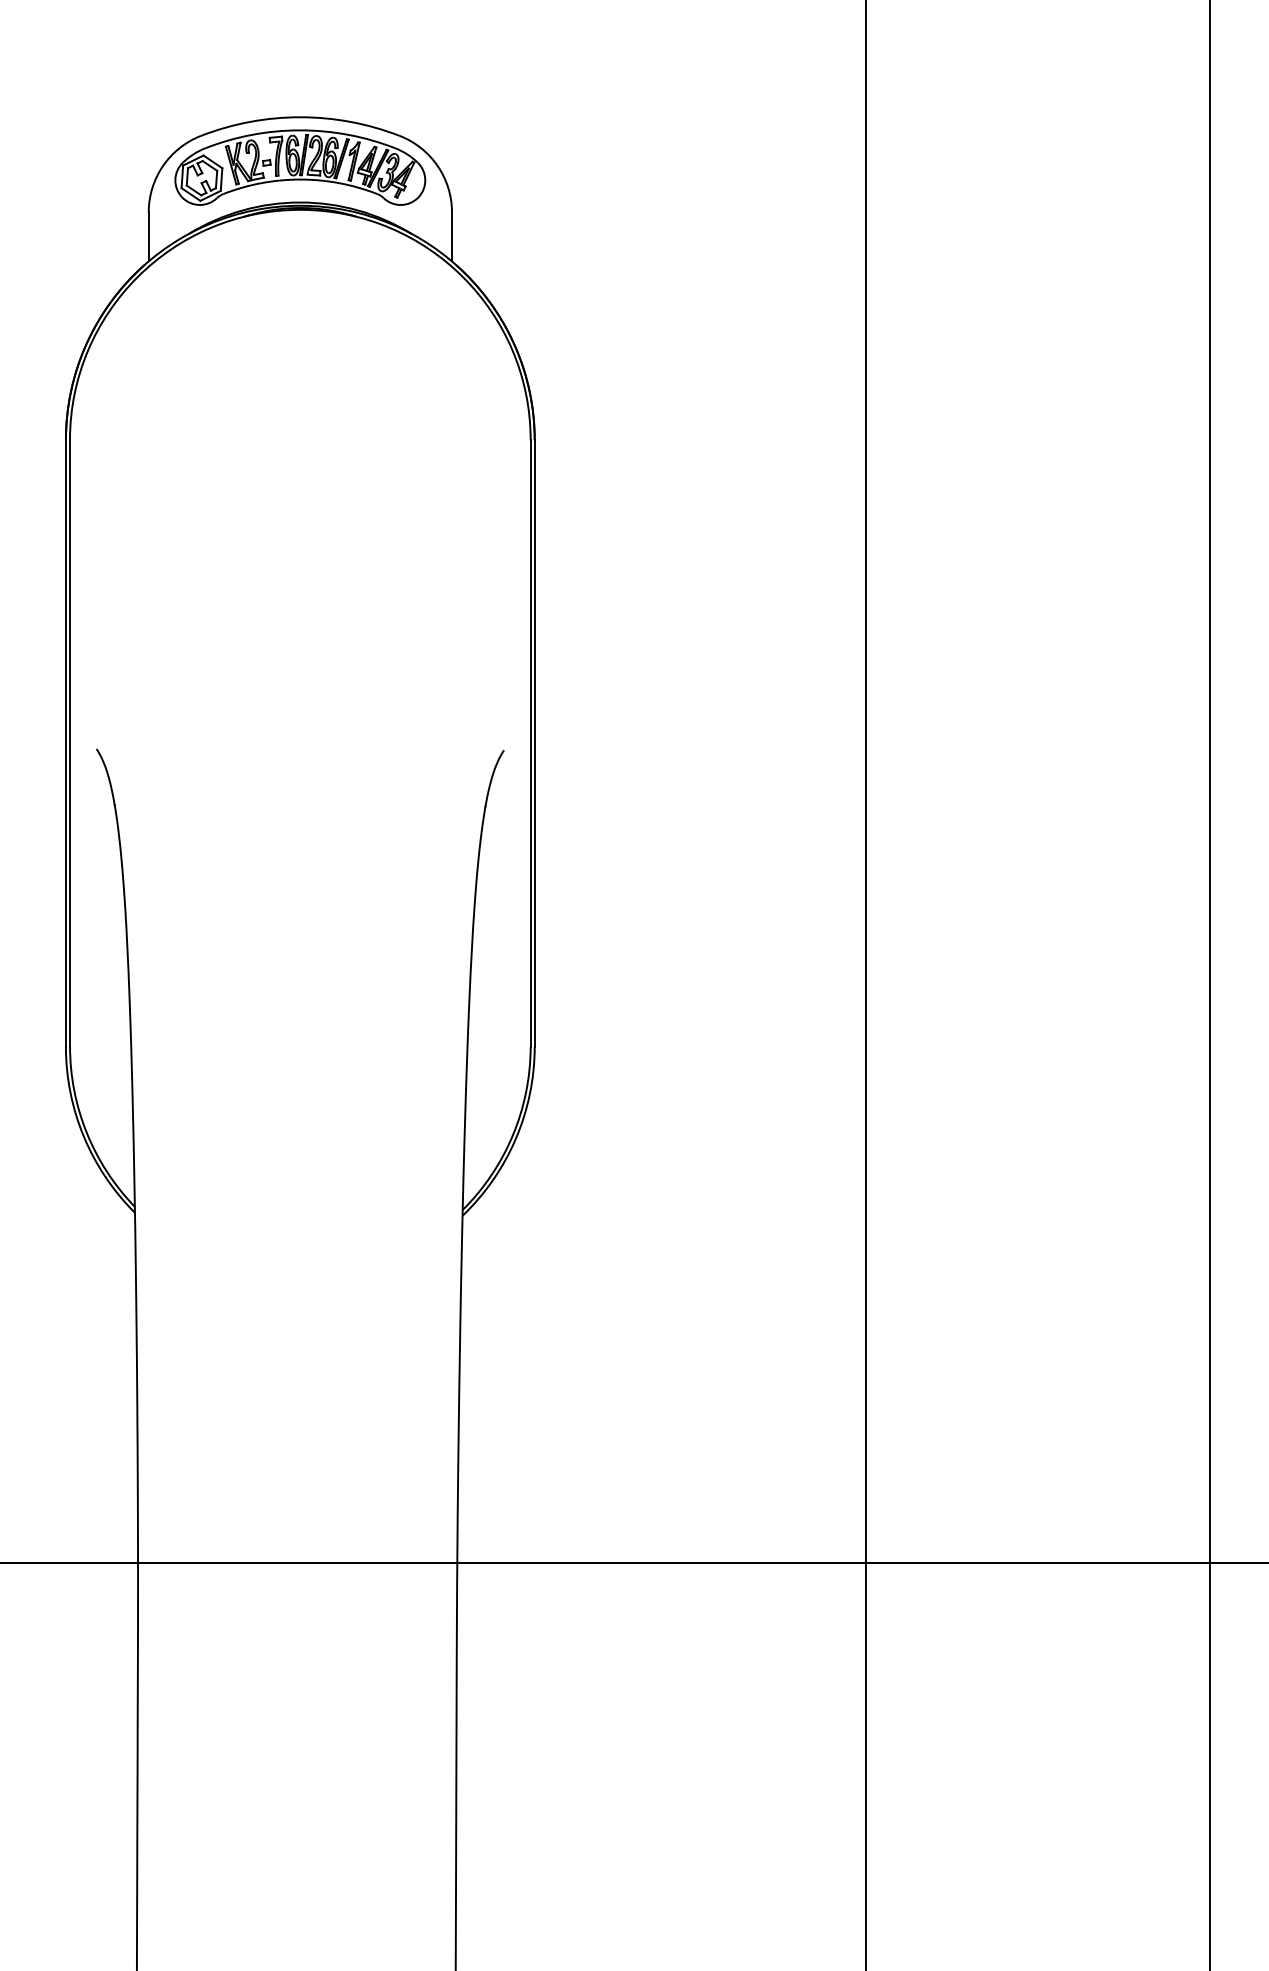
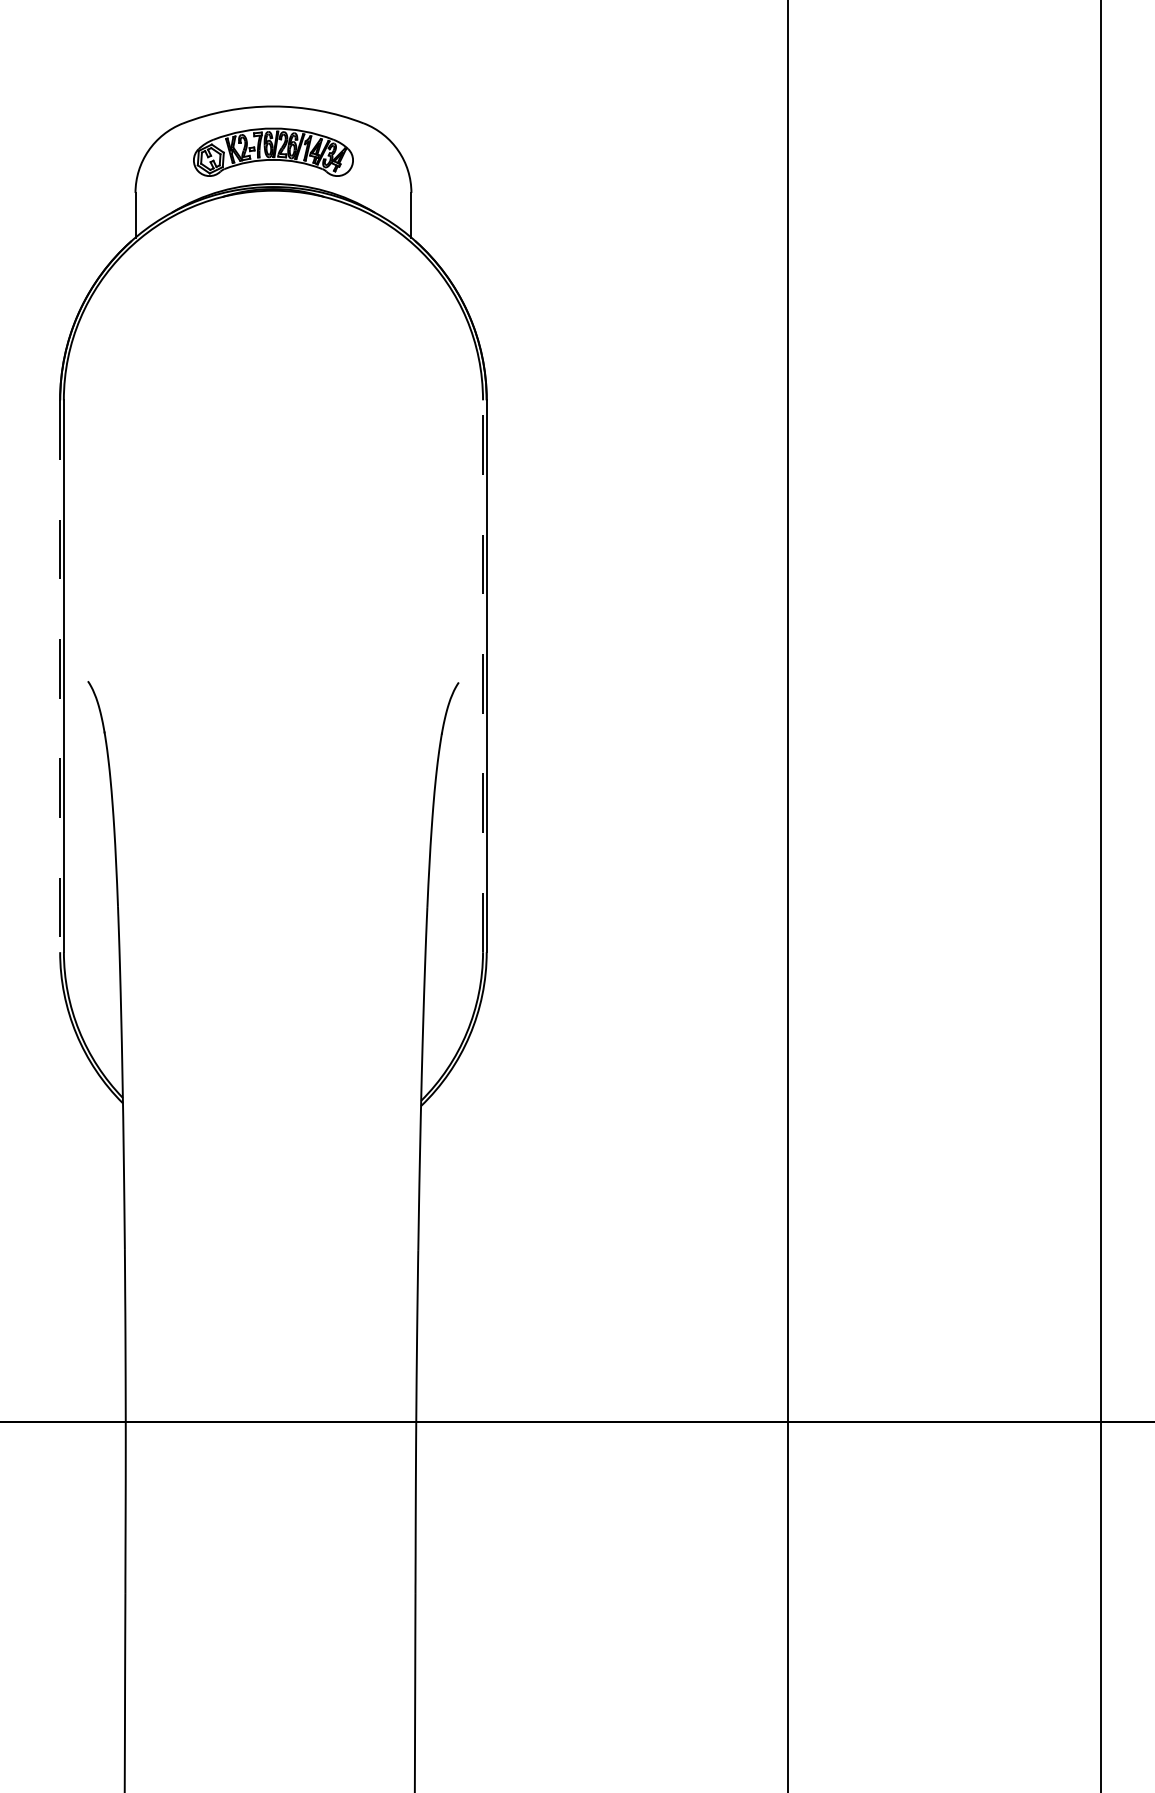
part: (300, 167) -> (273, 152), size x0.7
line: (530, 742) -> (482, 675), solid -> dashed
line: (65, 743) -> (59, 676), solid -> dashed

